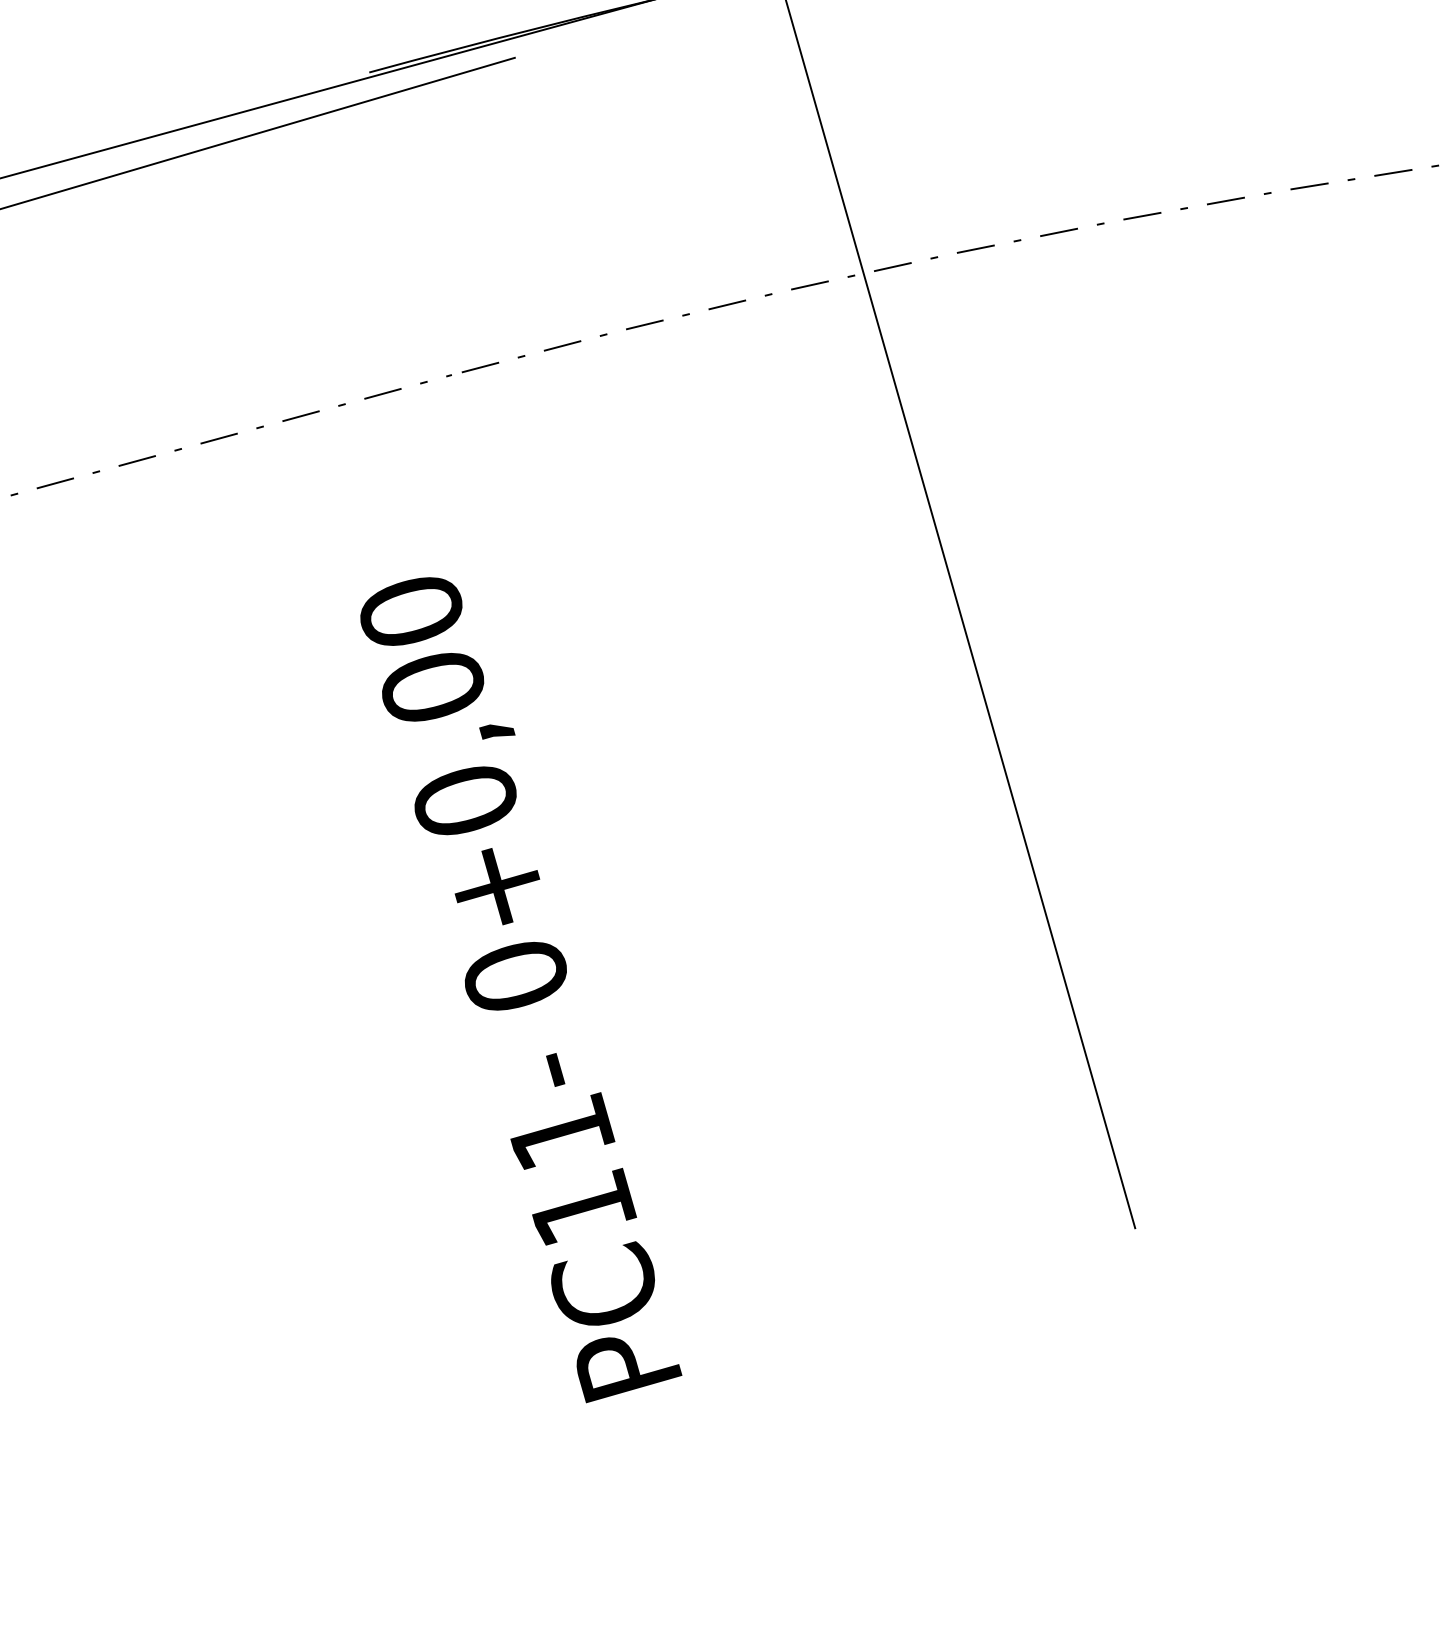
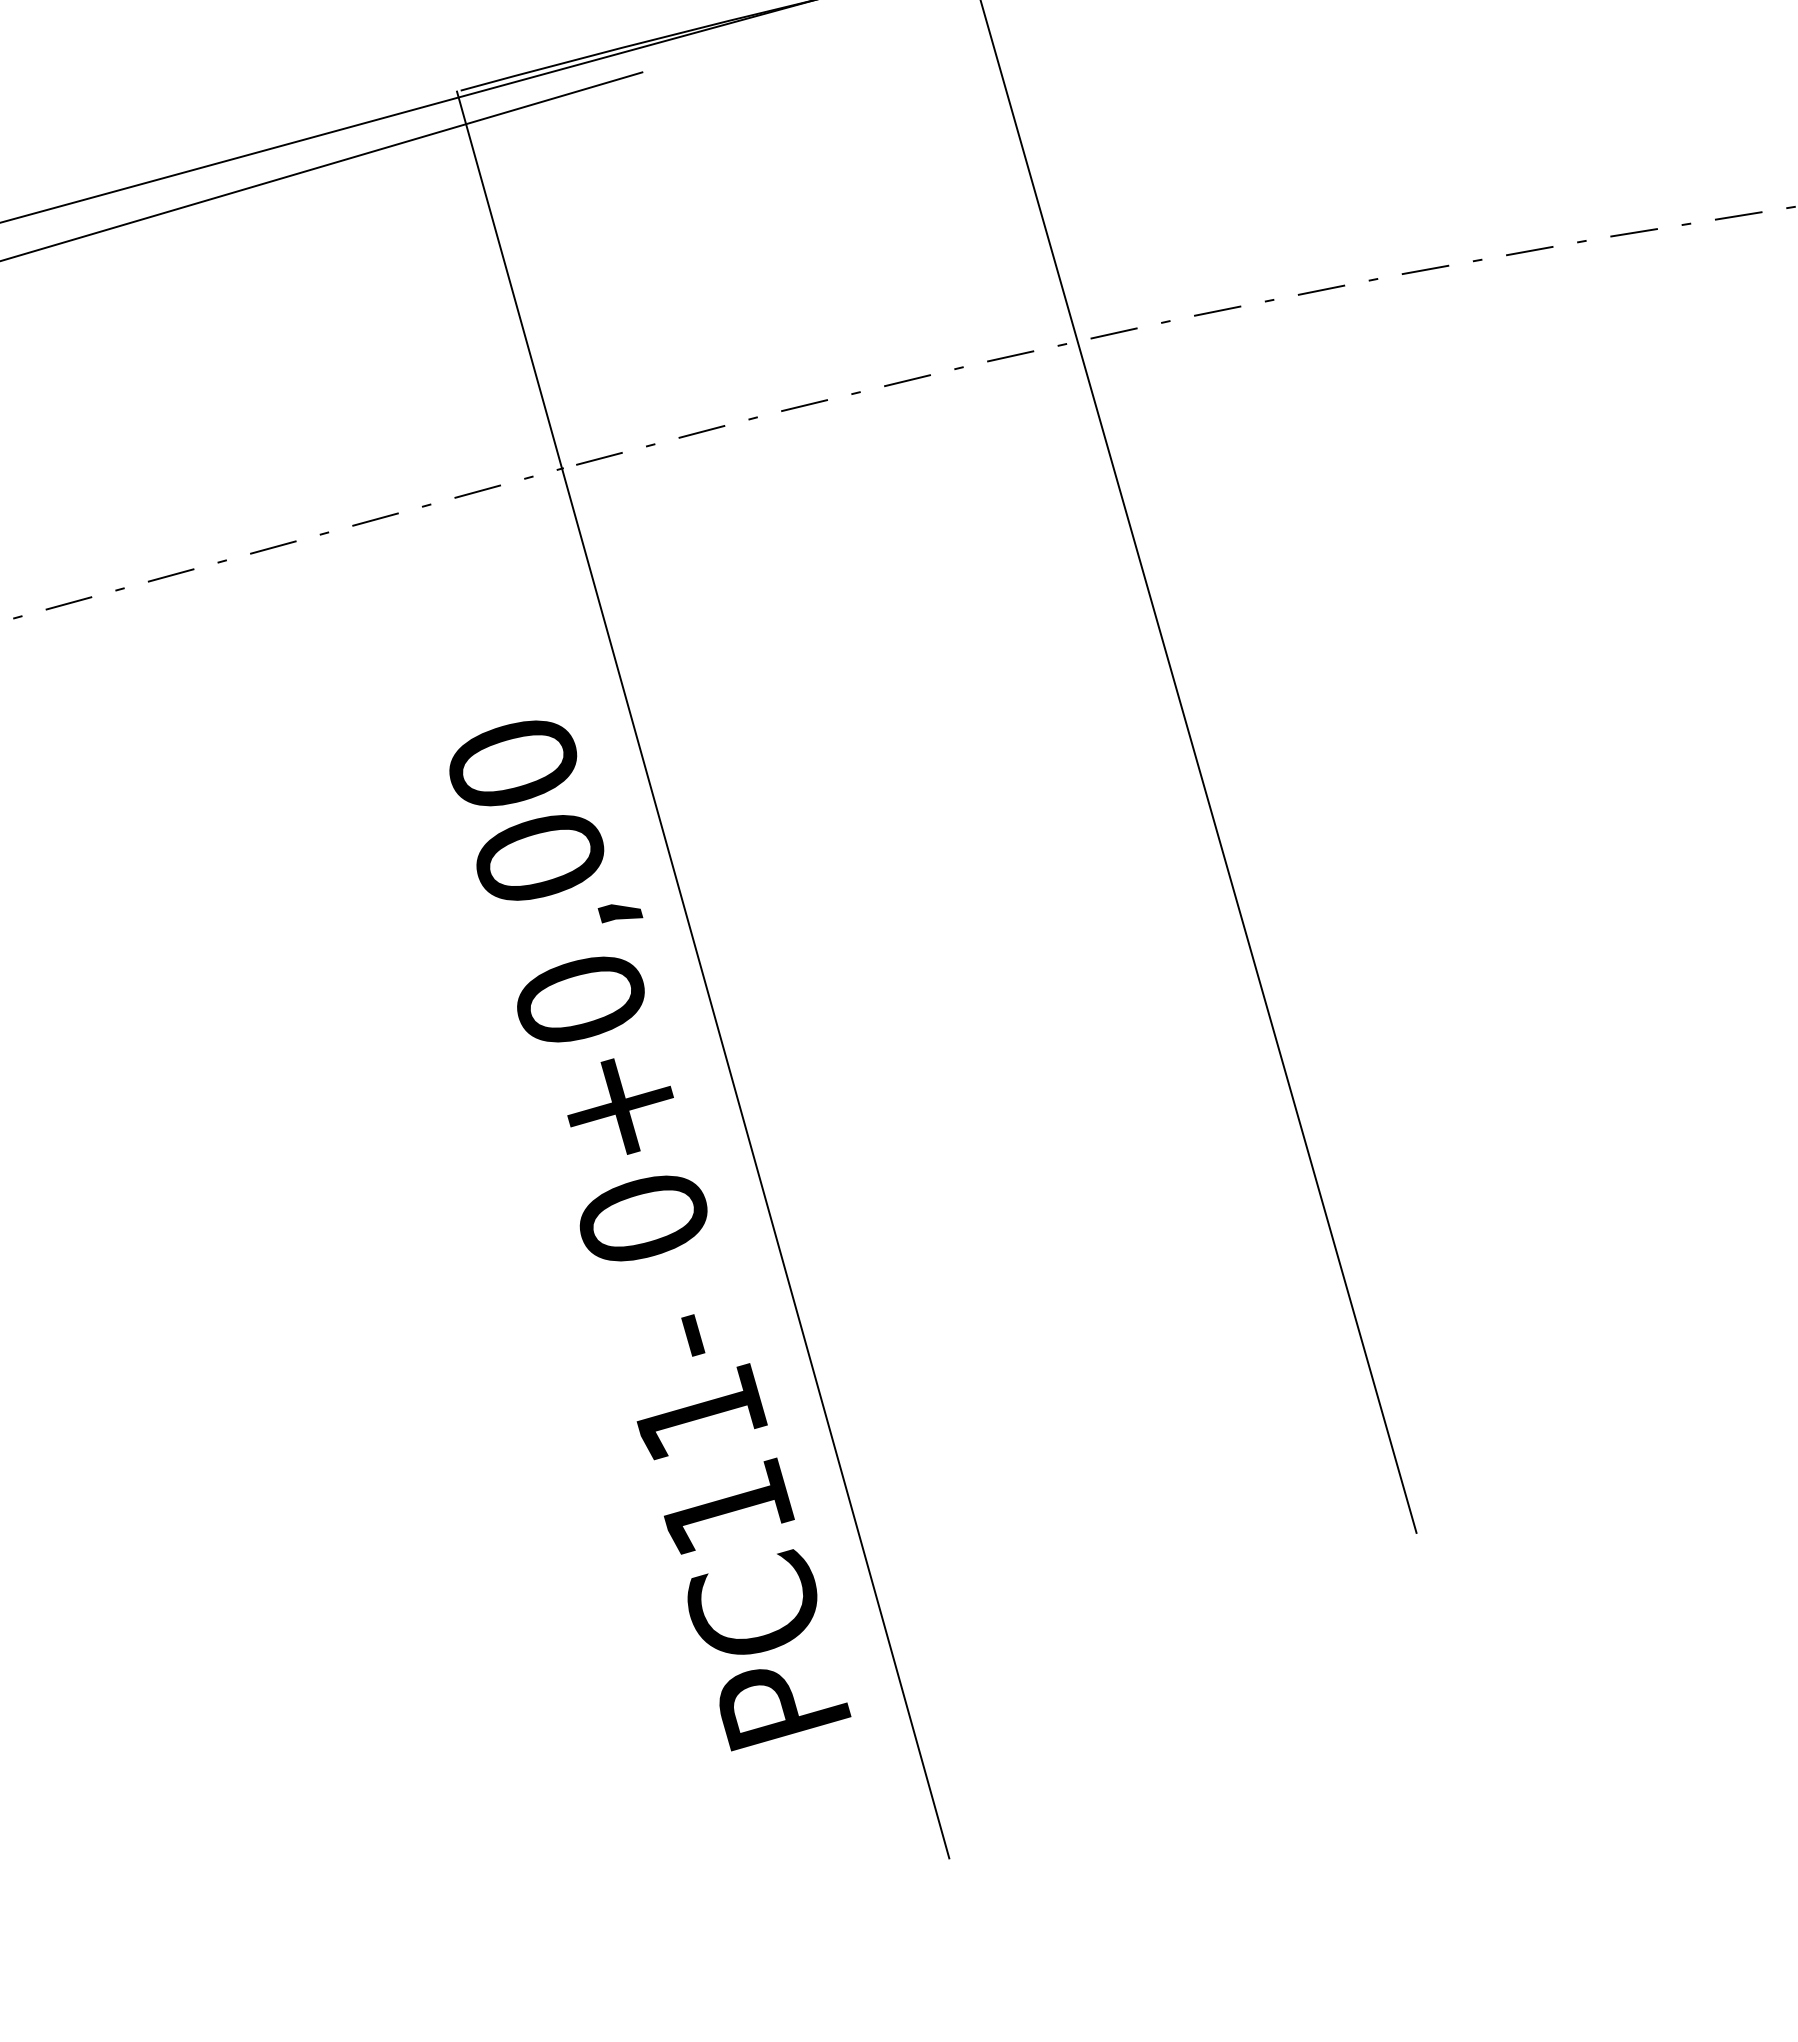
line: (563, 780) -> (703, 974), added

